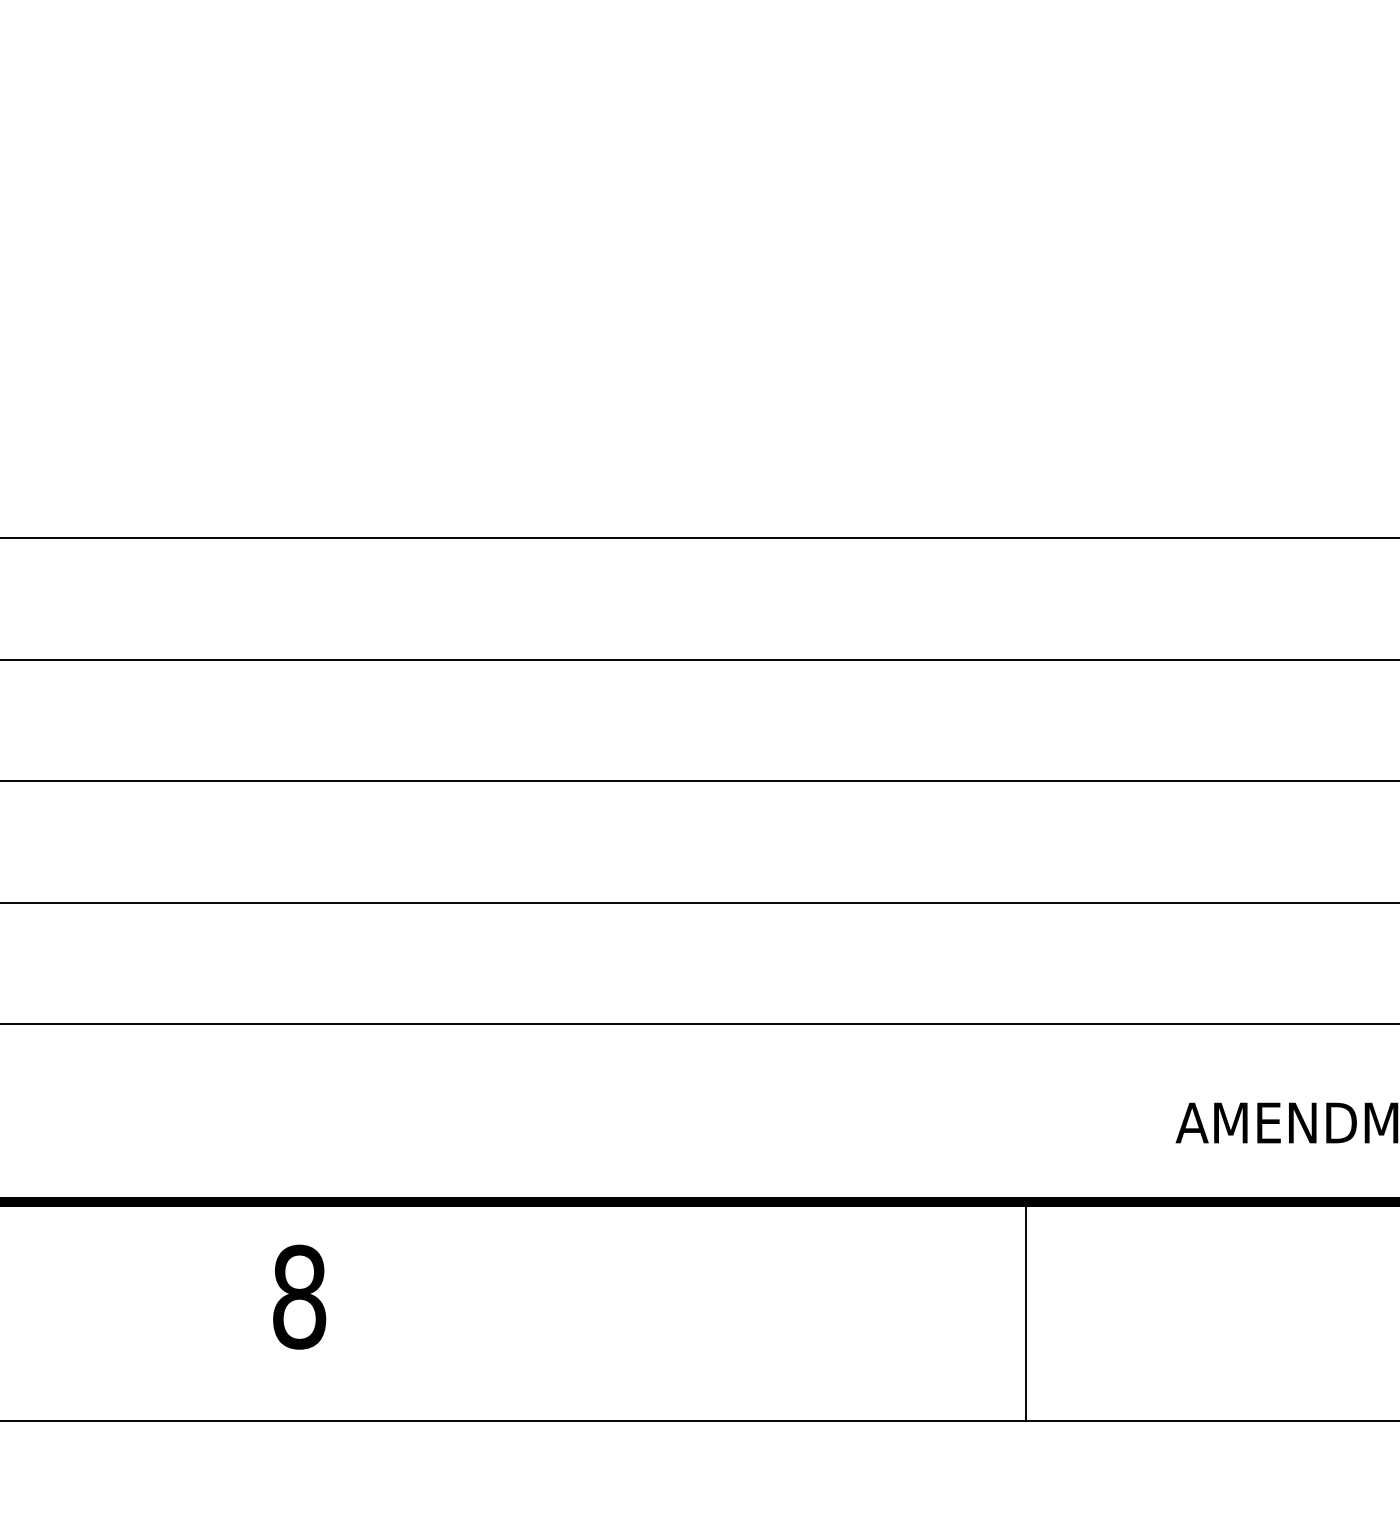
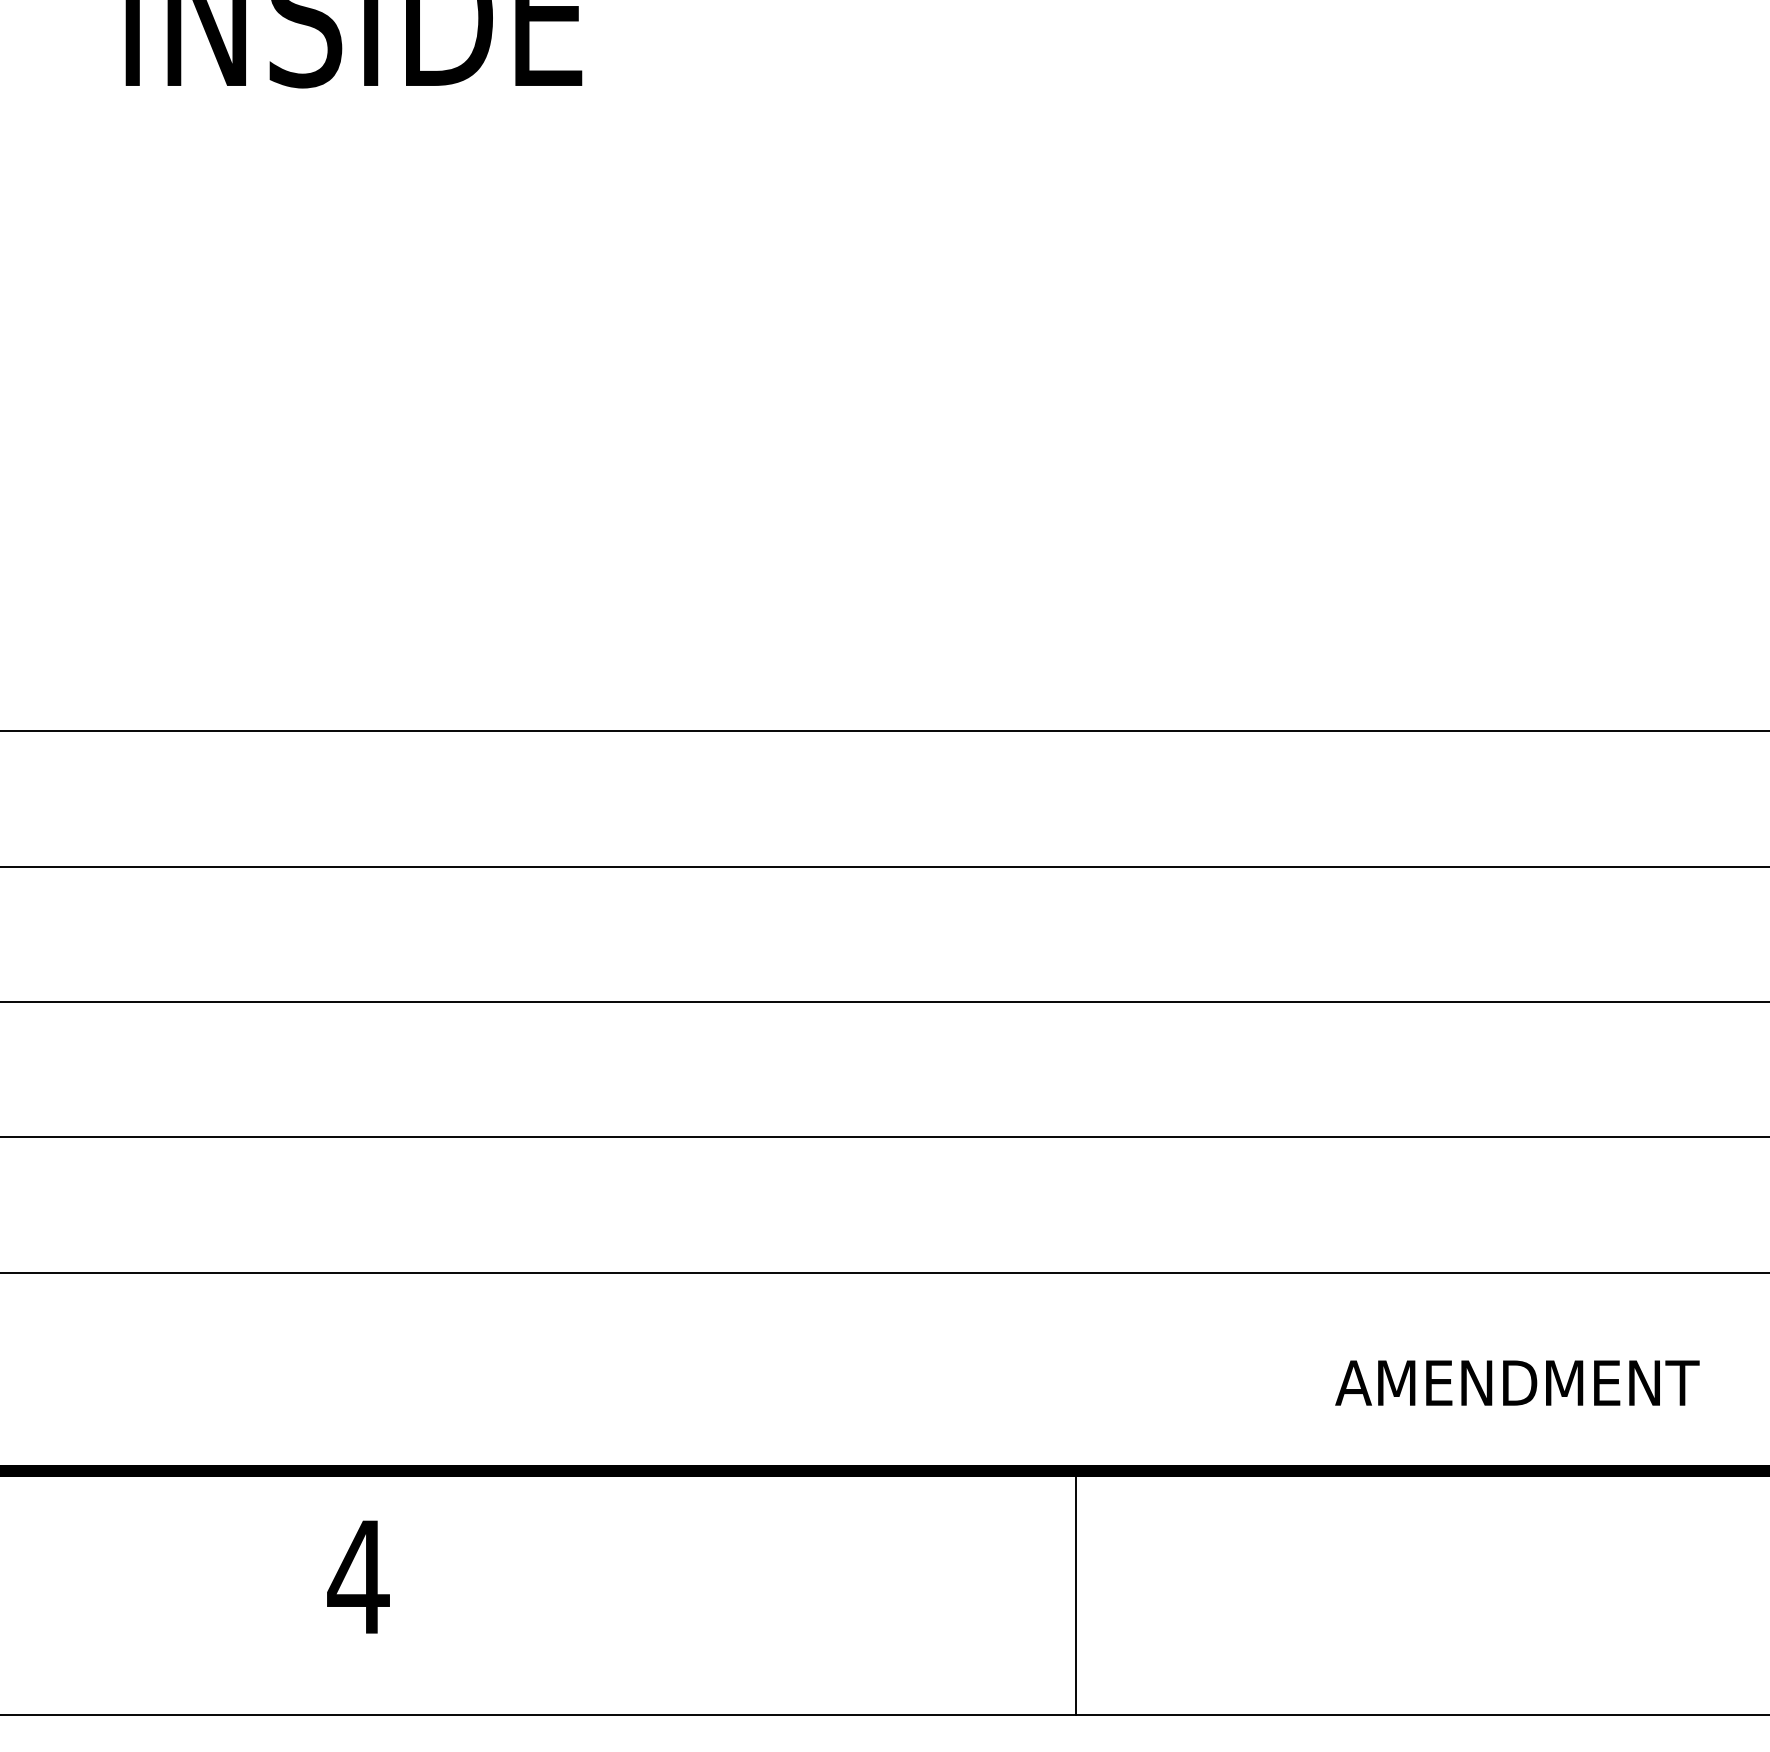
text: (299, 1296) -> (358, 1576), 8 -> 4
line: (1025, 1310) -> (1075, 1592), moved

